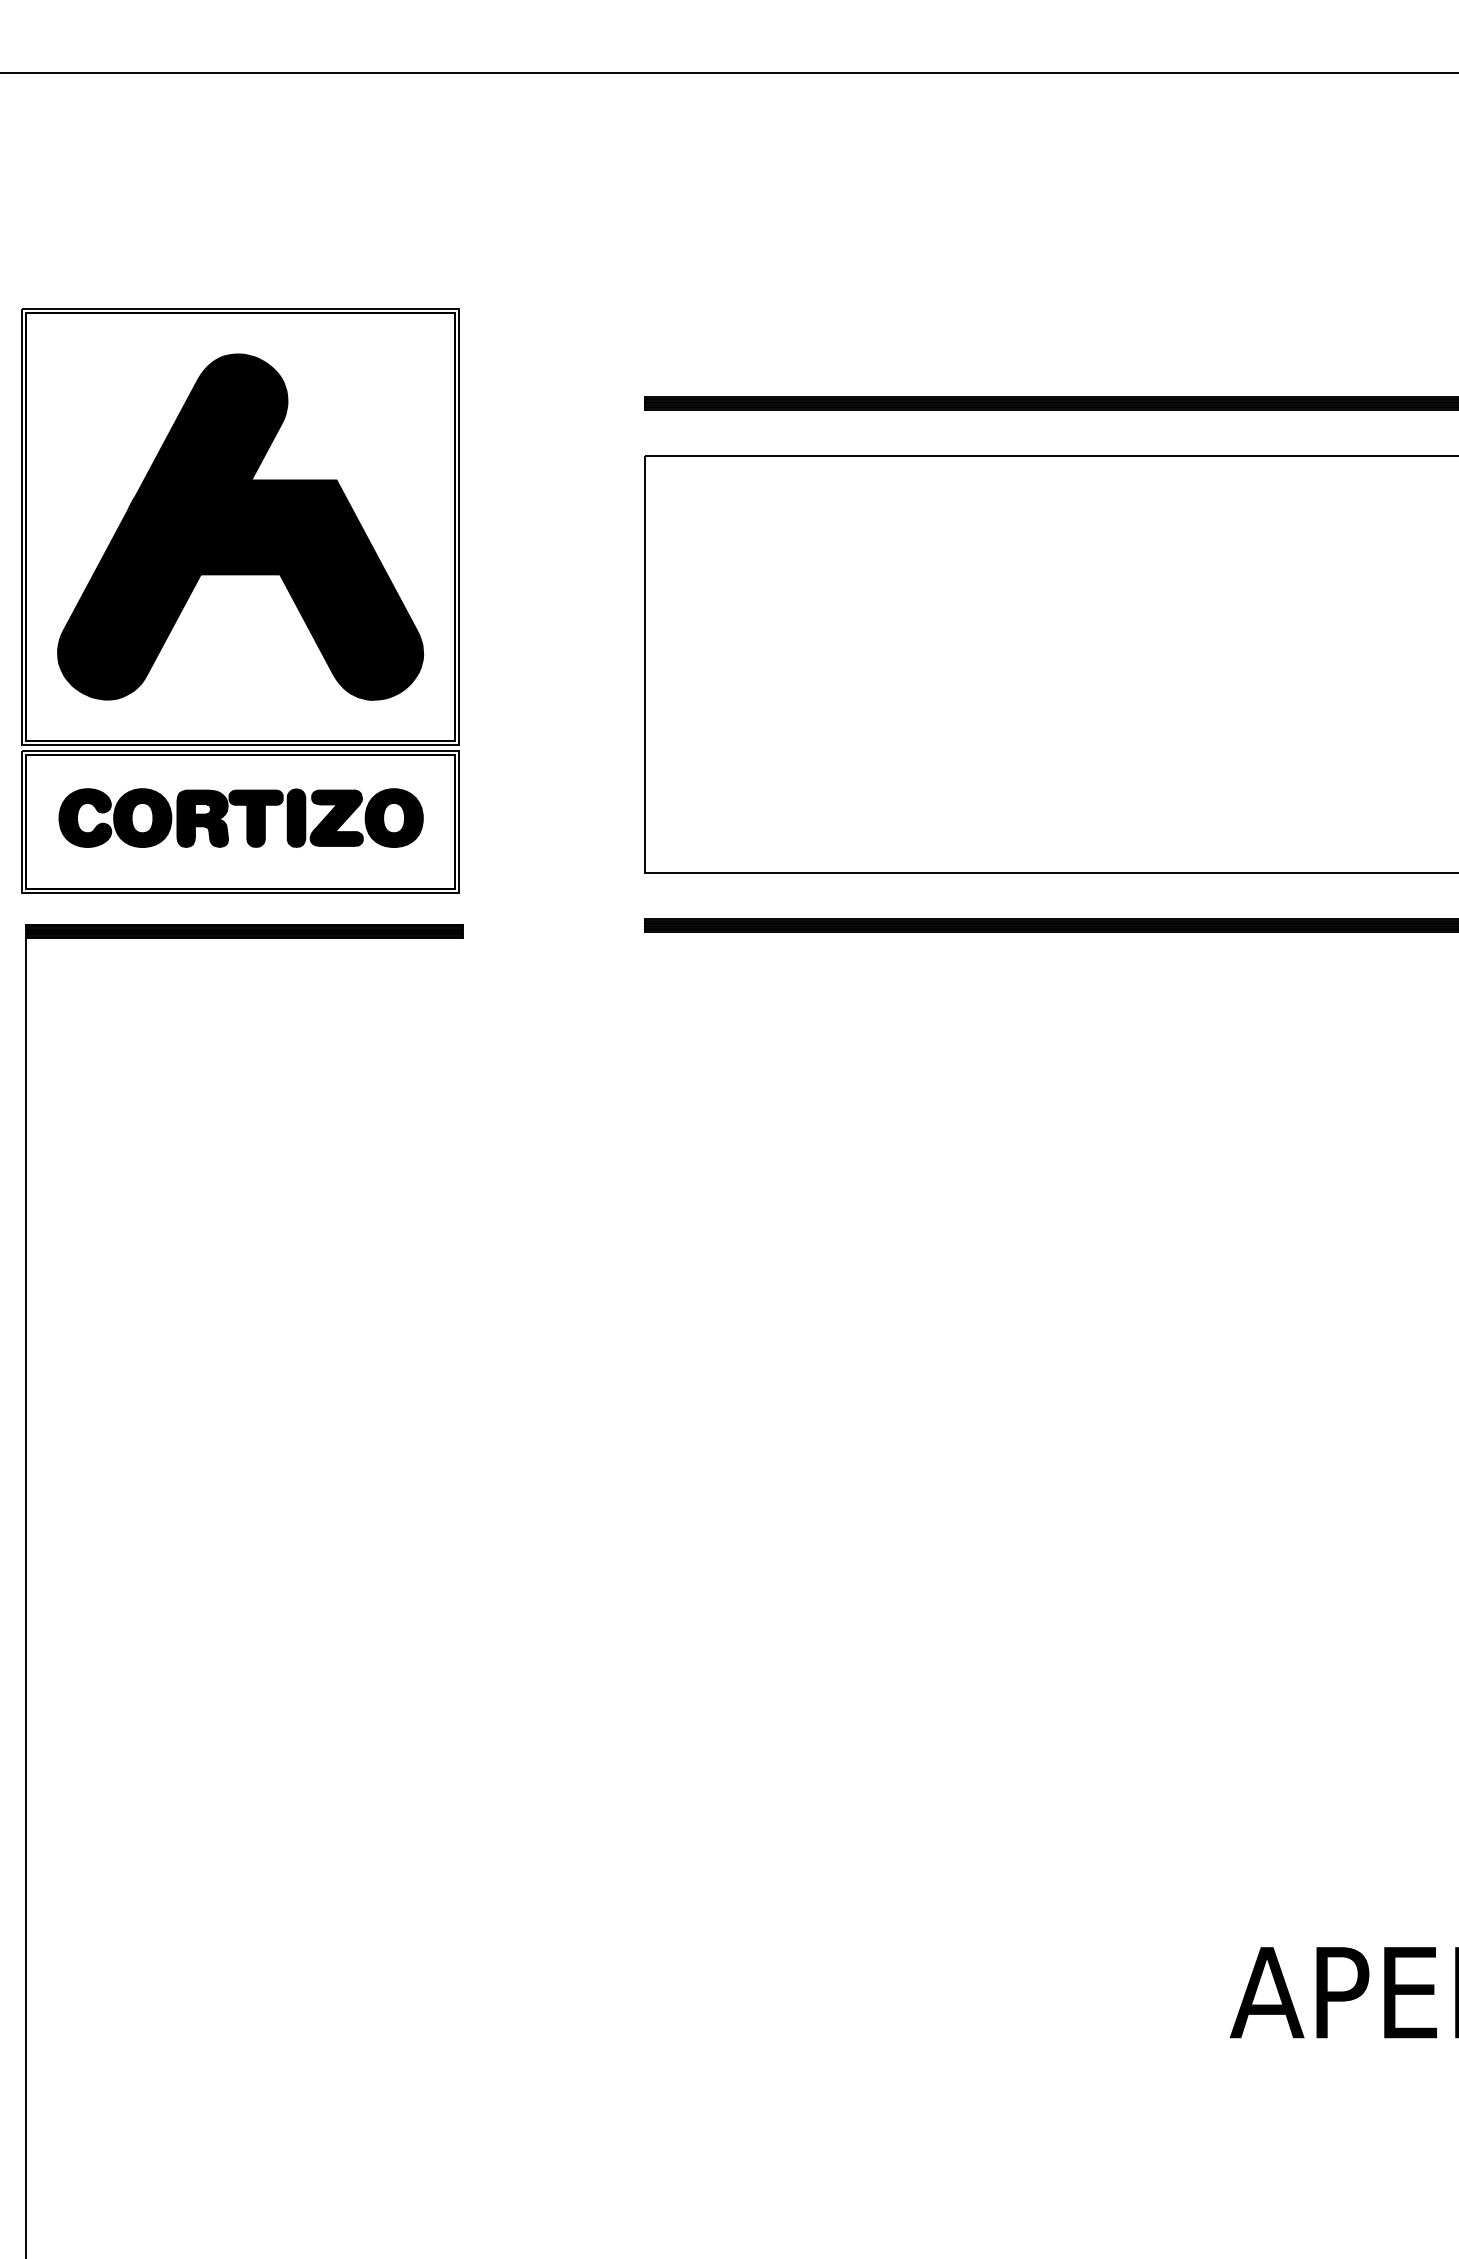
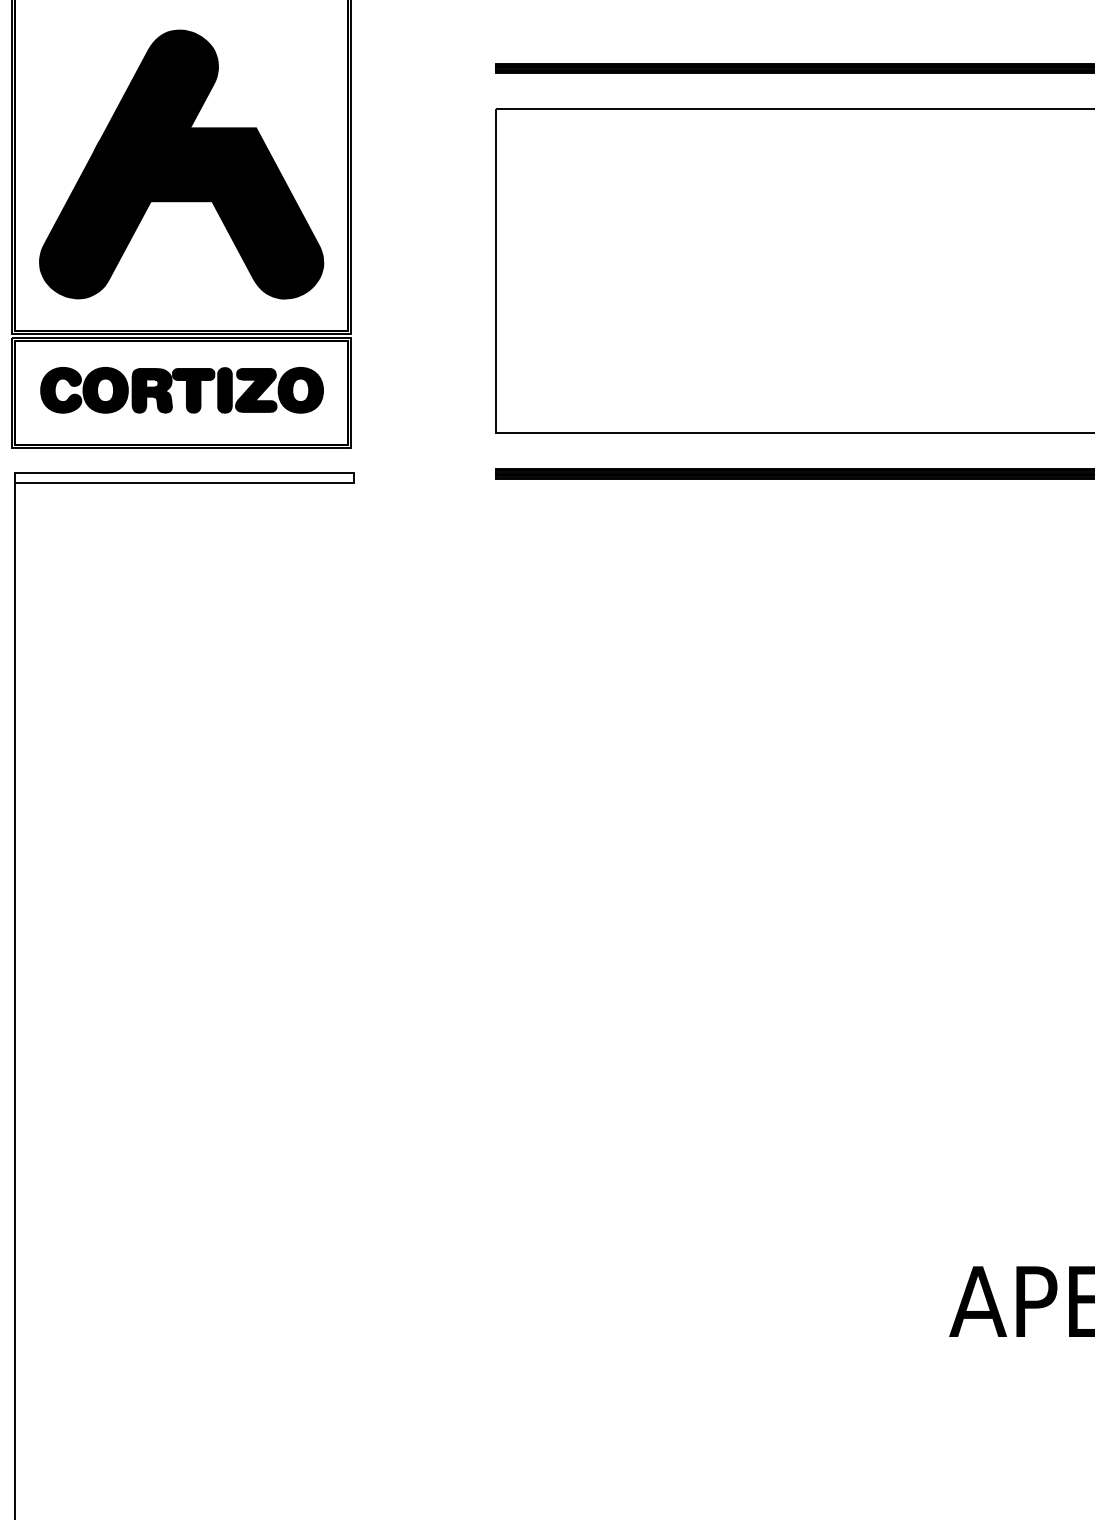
hatch: (244, 930) -> (184, 477), removed

